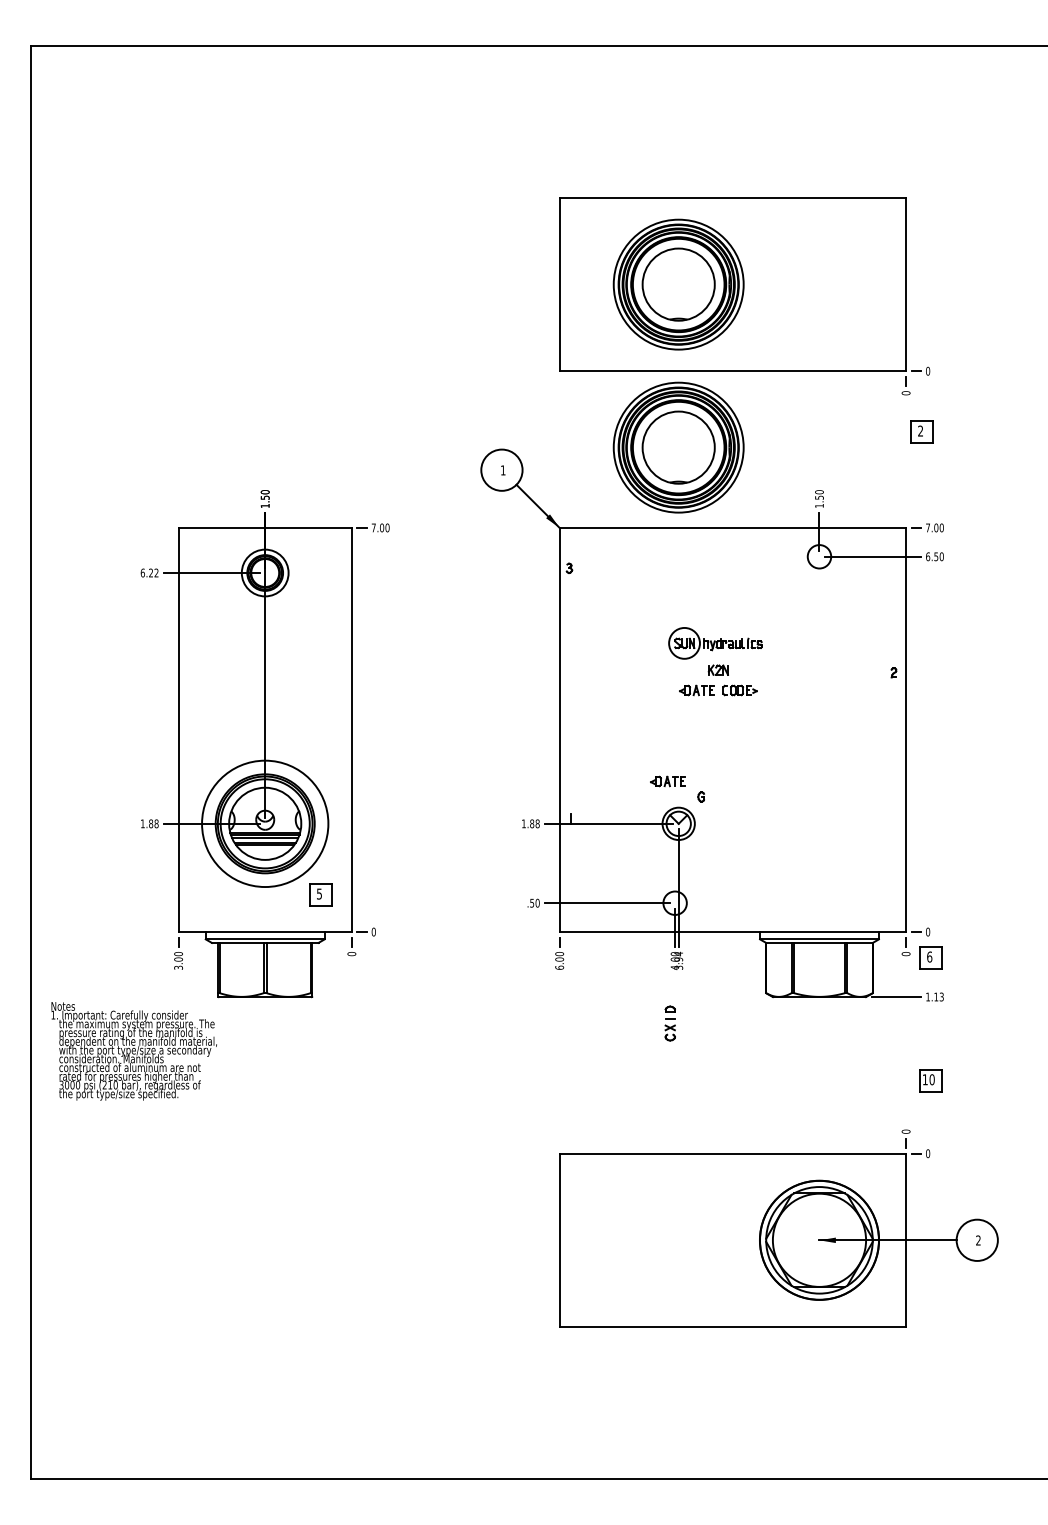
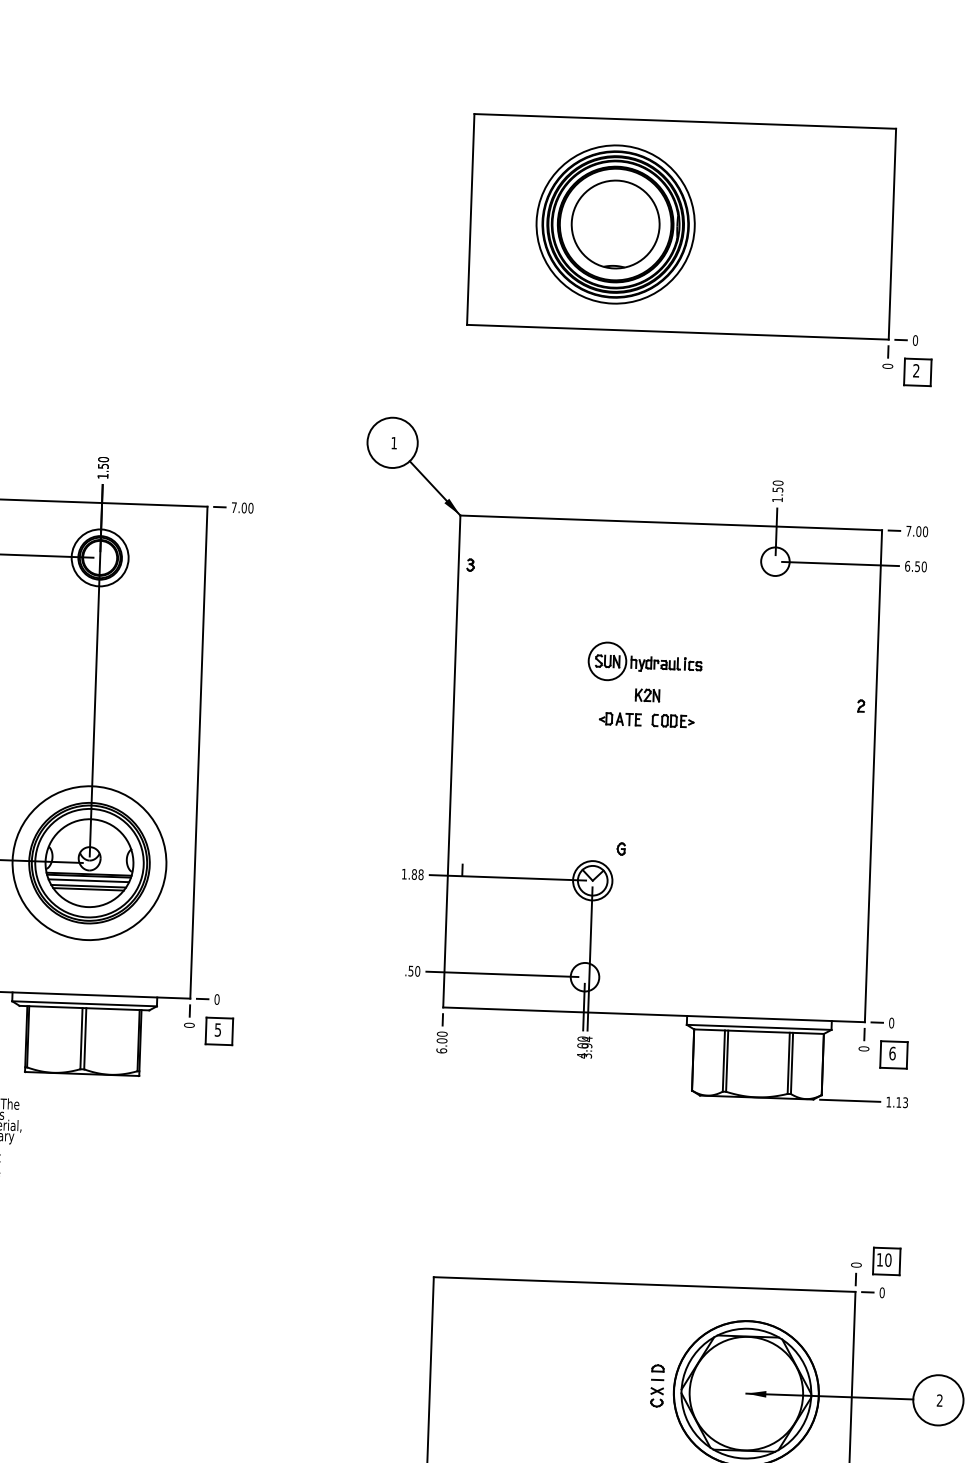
part: (921, 431) -> (917, 371), moved
part: (678, 447) -> (608, 422), removed
part: (667, 781) -> (580, 828), removed
part: (320, 894) -> (219, 1030), moved
part: (669, 1023) -> (656, 1385), moved
part: (930, 1080) -> (886, 1261), moved

